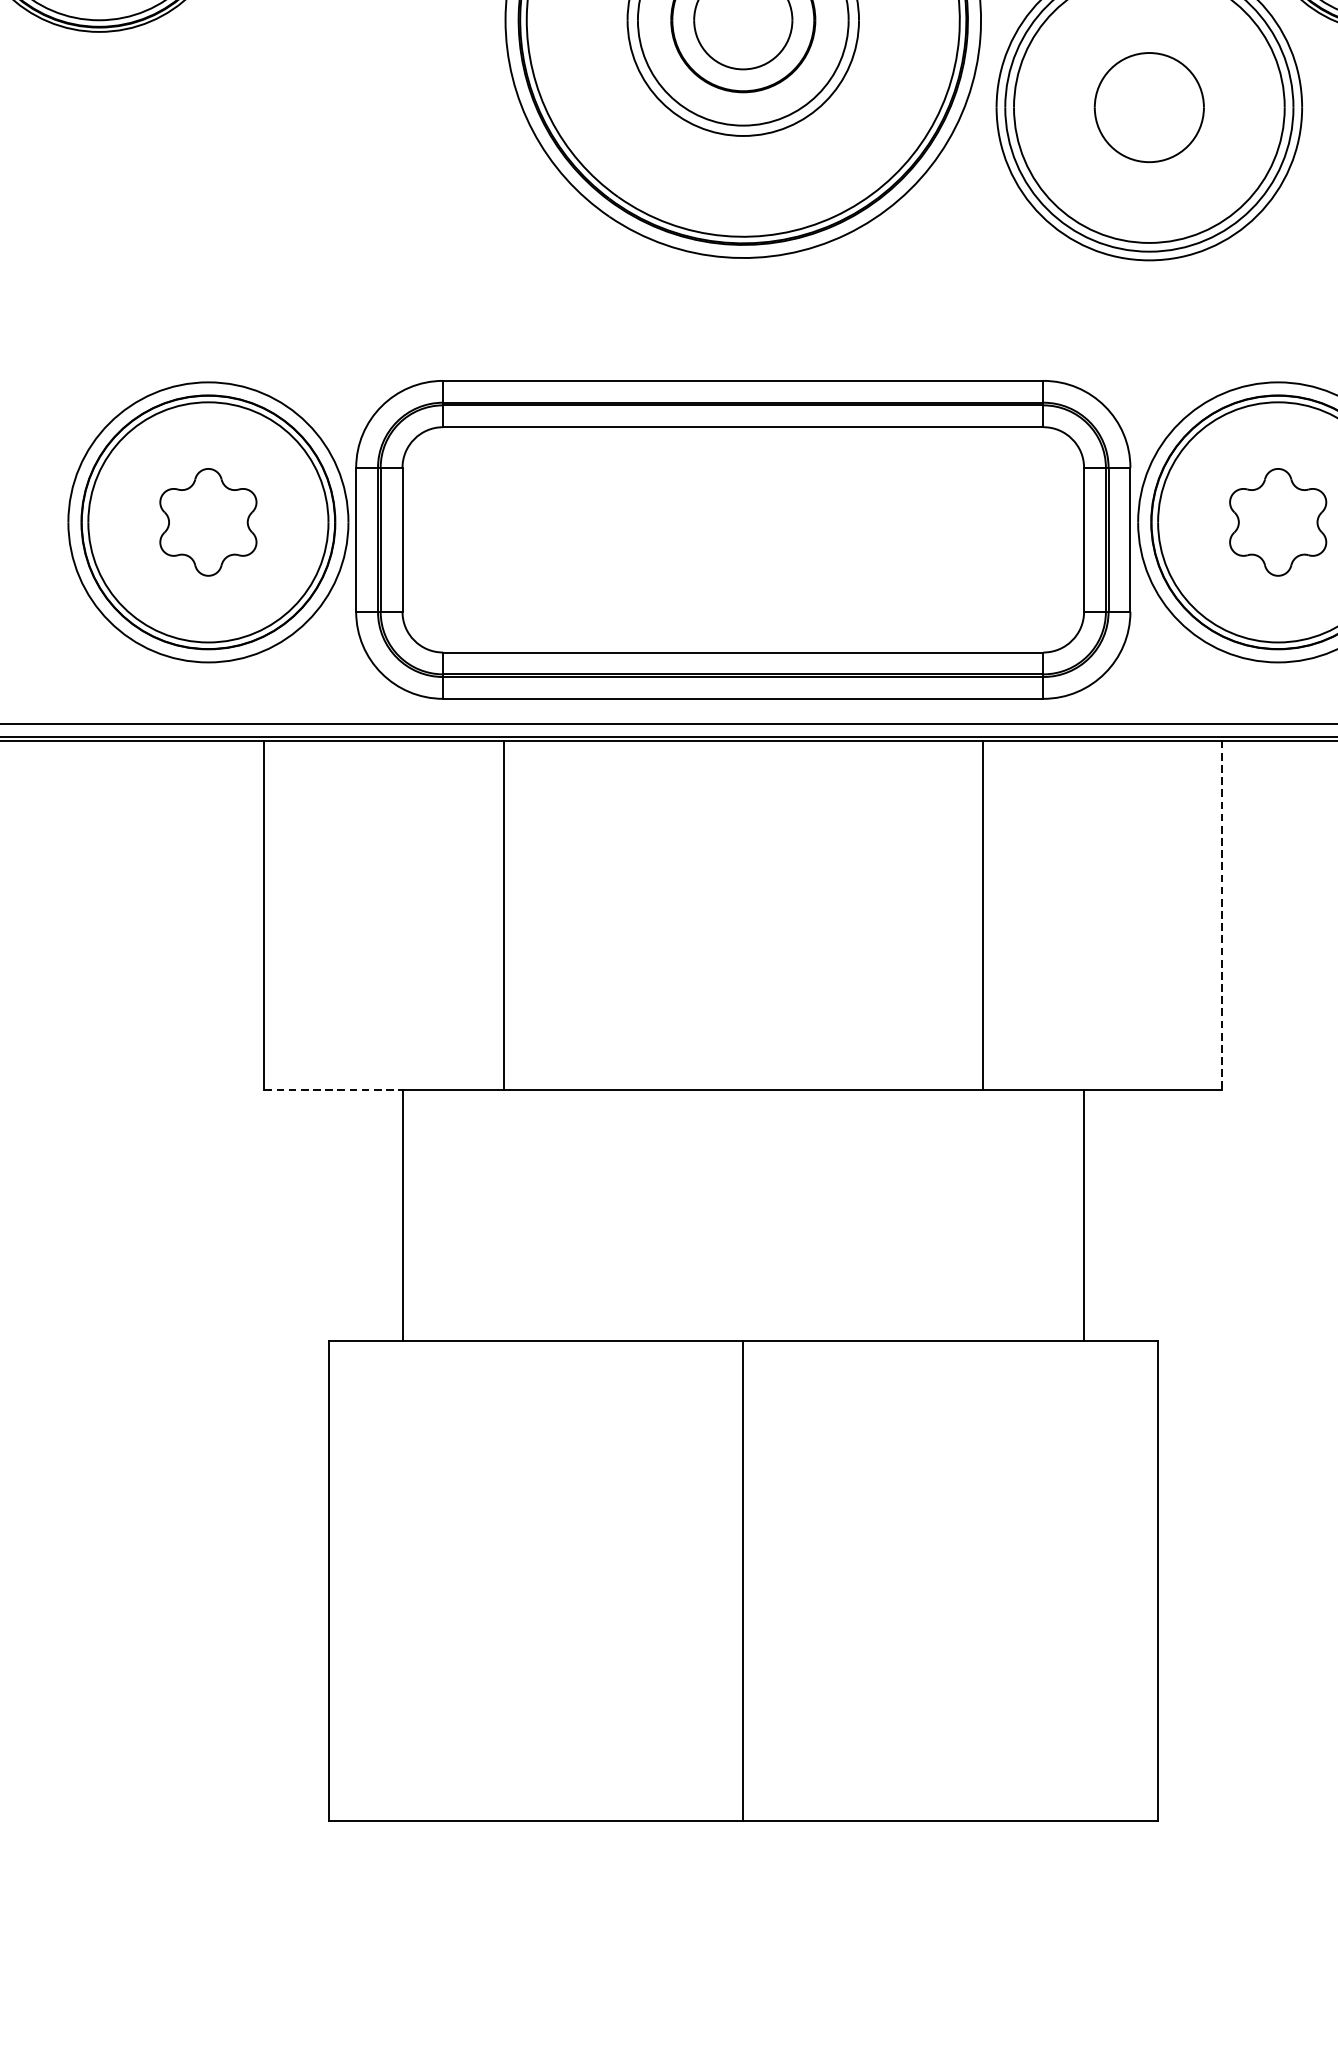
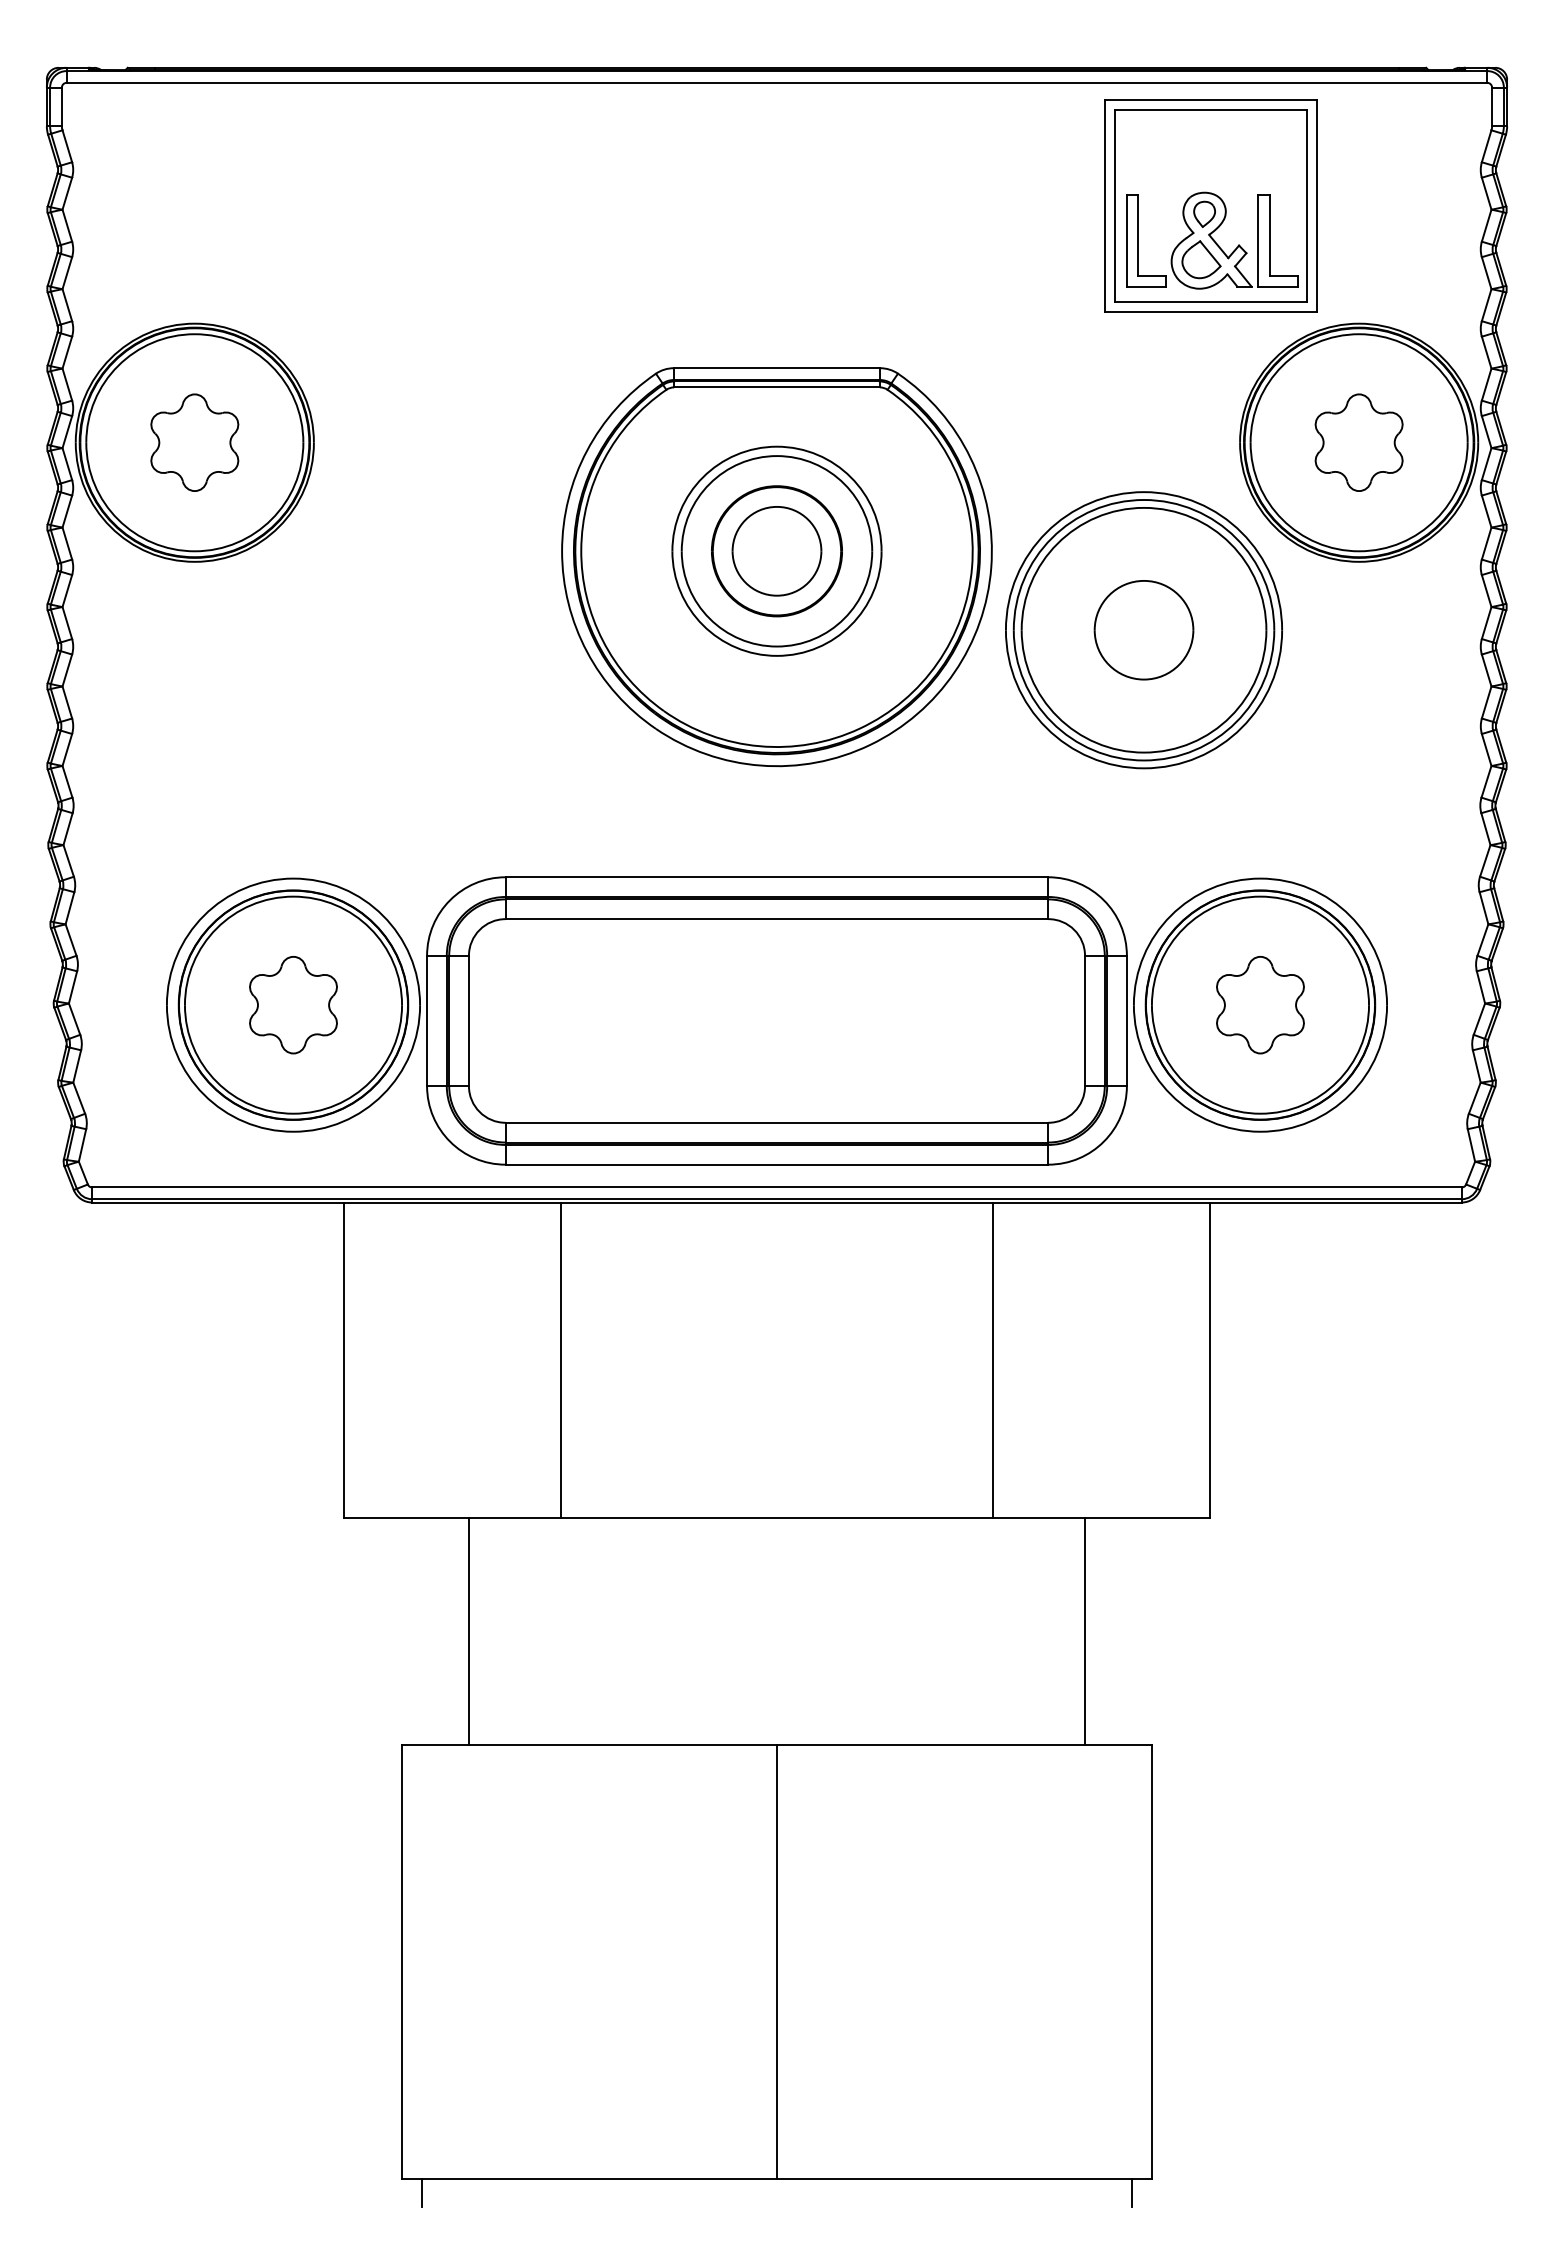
line: (1221, 915) -> (1209, 1360), dashed -> solid
line: (333, 1090) -> (406, 1518), dashed -> solid
line: (350, 1835) -> (421, 2192), added
line: (1136, 1835) -> (1132, 2192), added

